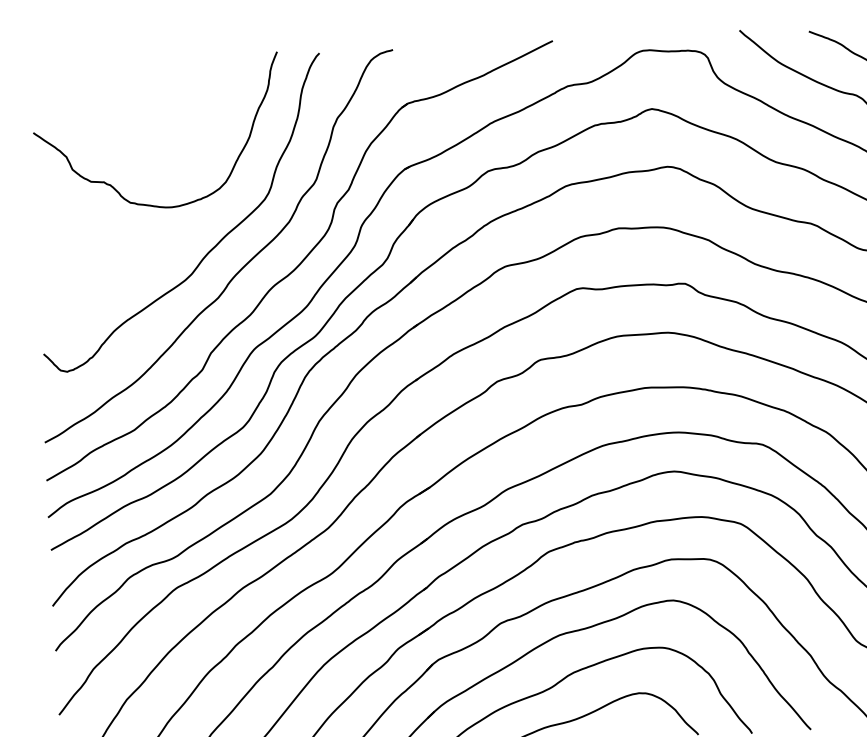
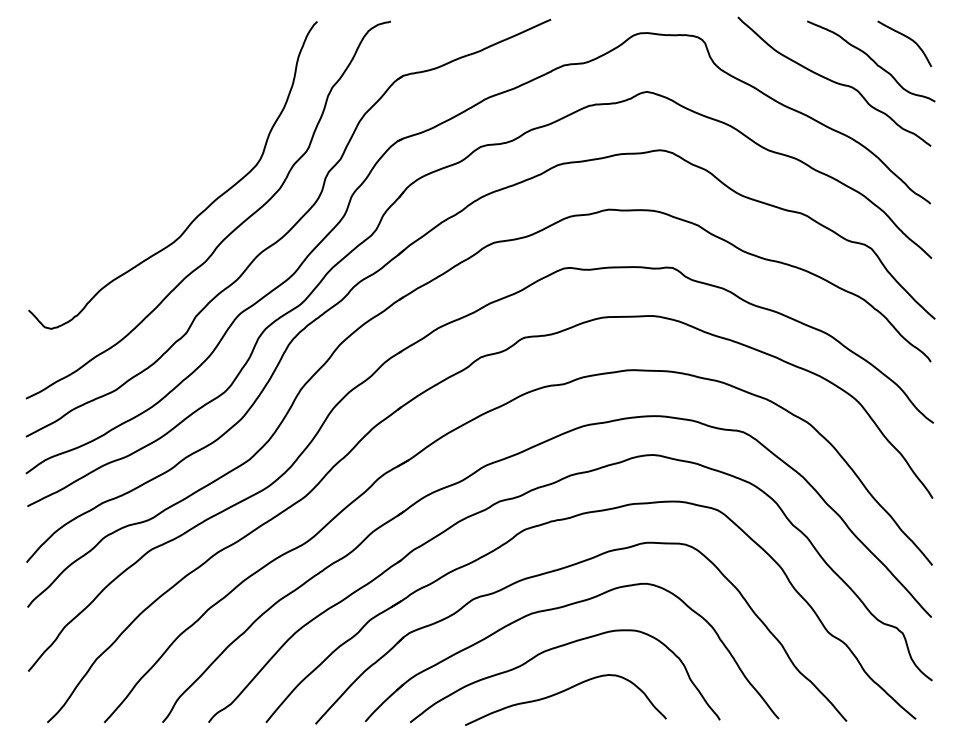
curve: (111, 184) -> (103, 143), removed

